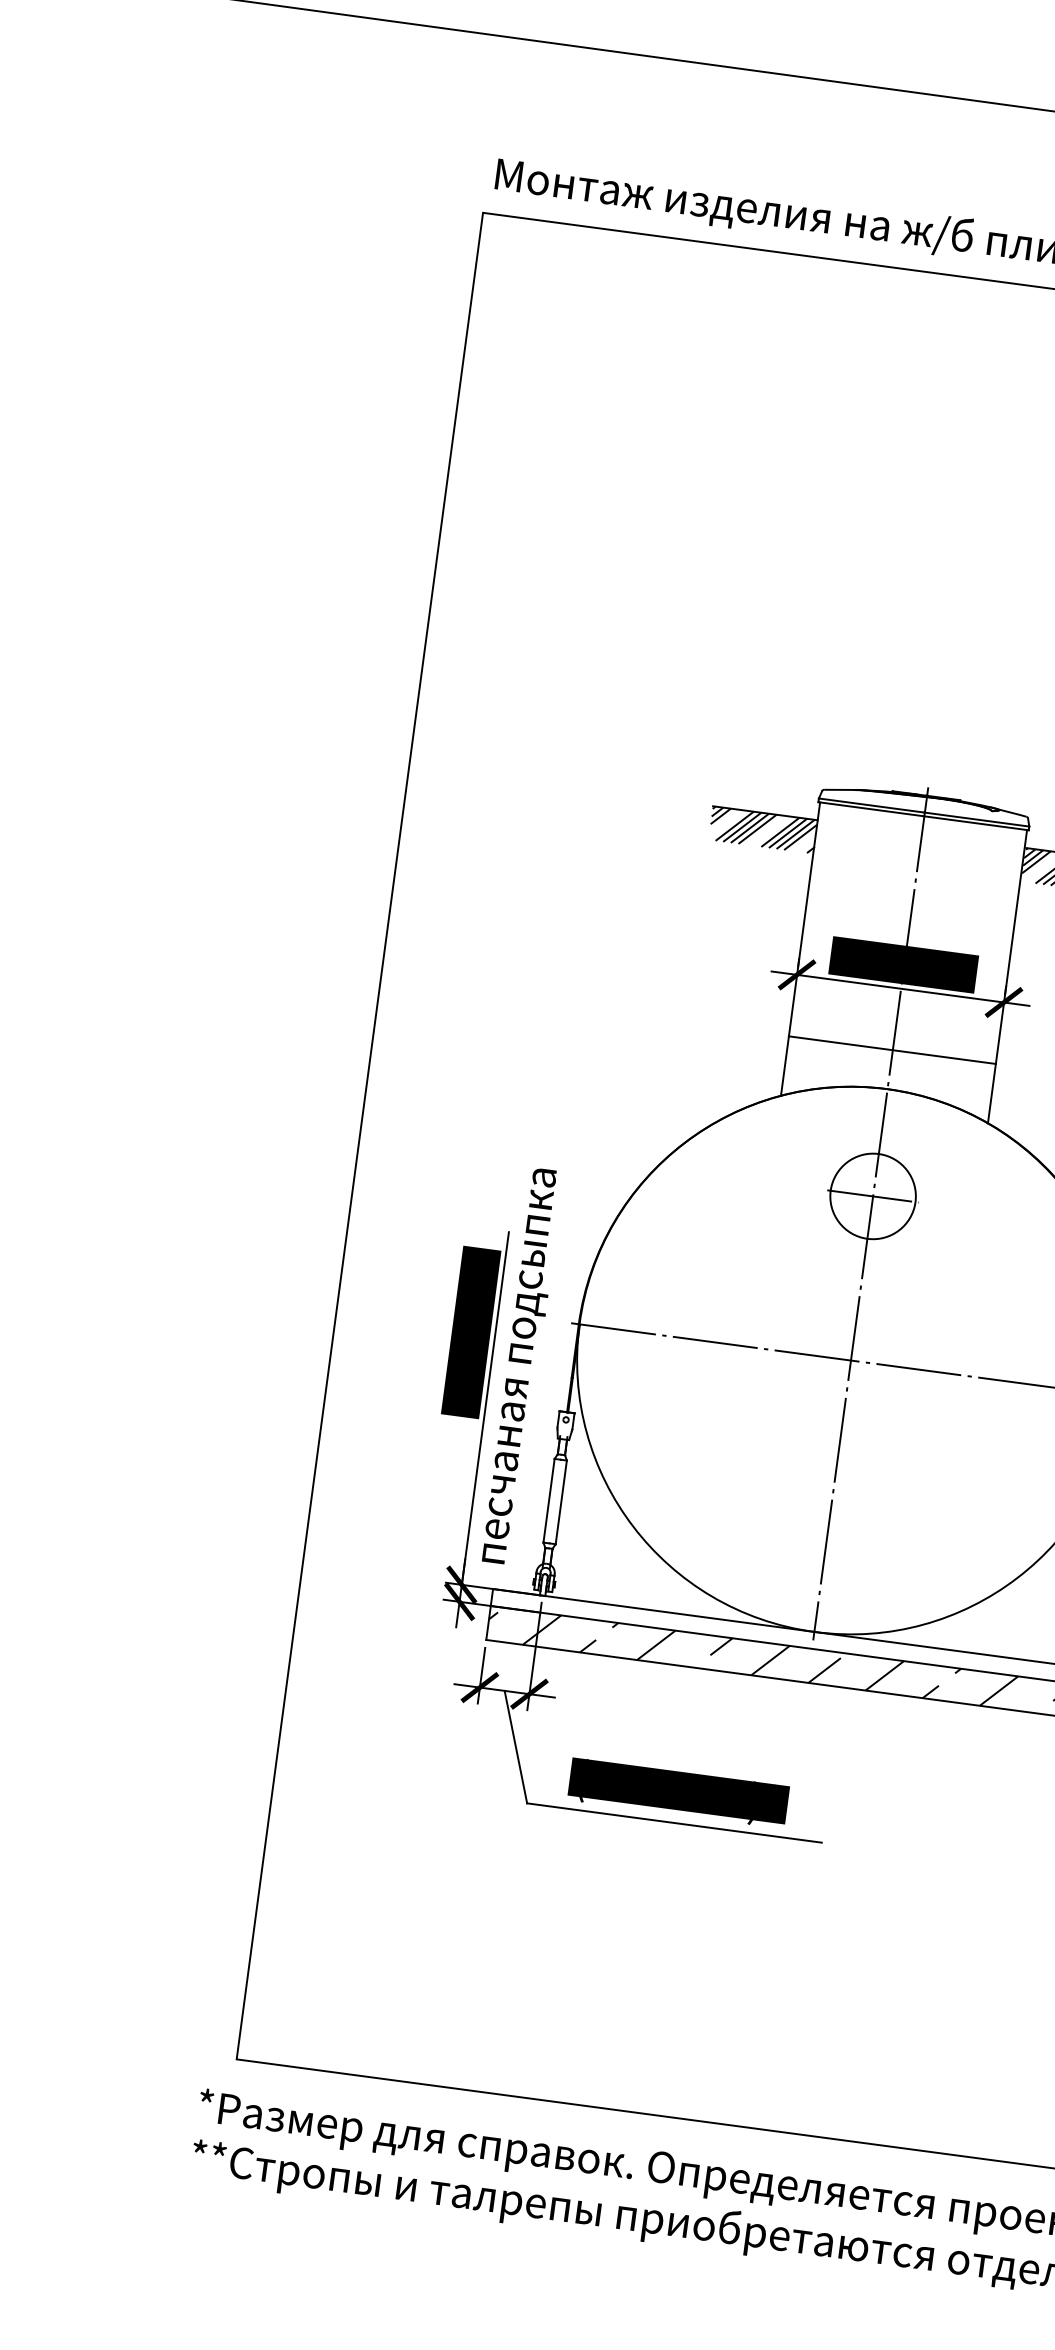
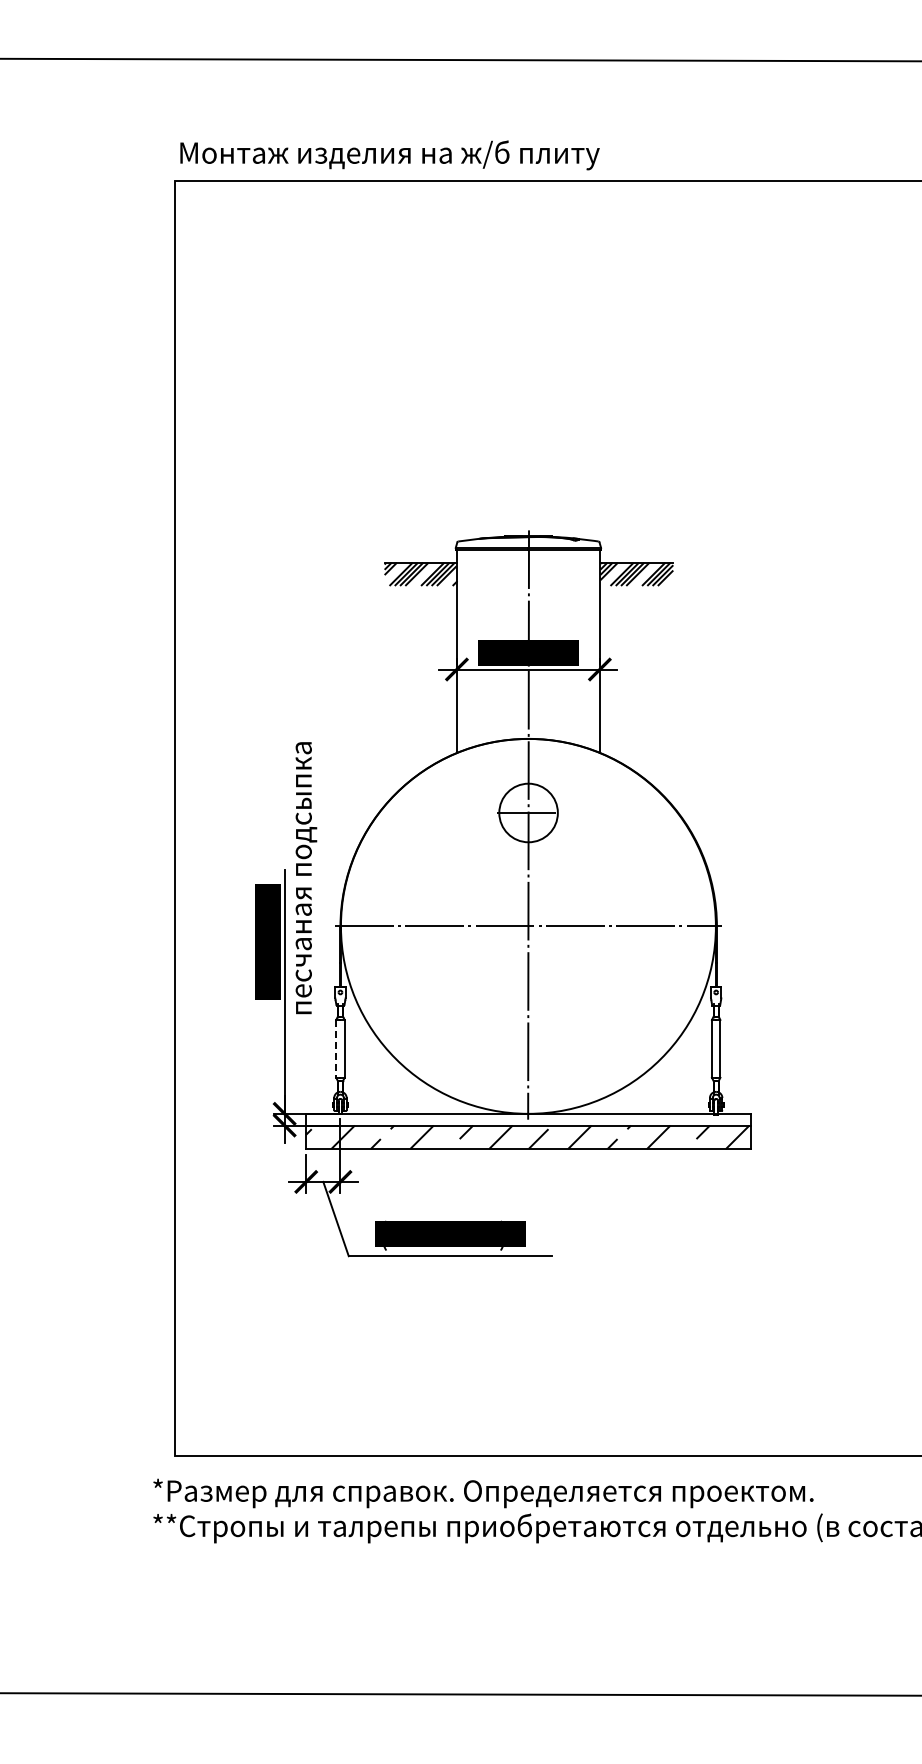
line: (891, 1049) -> (527, 711), removed
text: (523, 1367) -> (306, 878), moved
line: (549, 1500) -> (336, 1048), solid -> dashed

